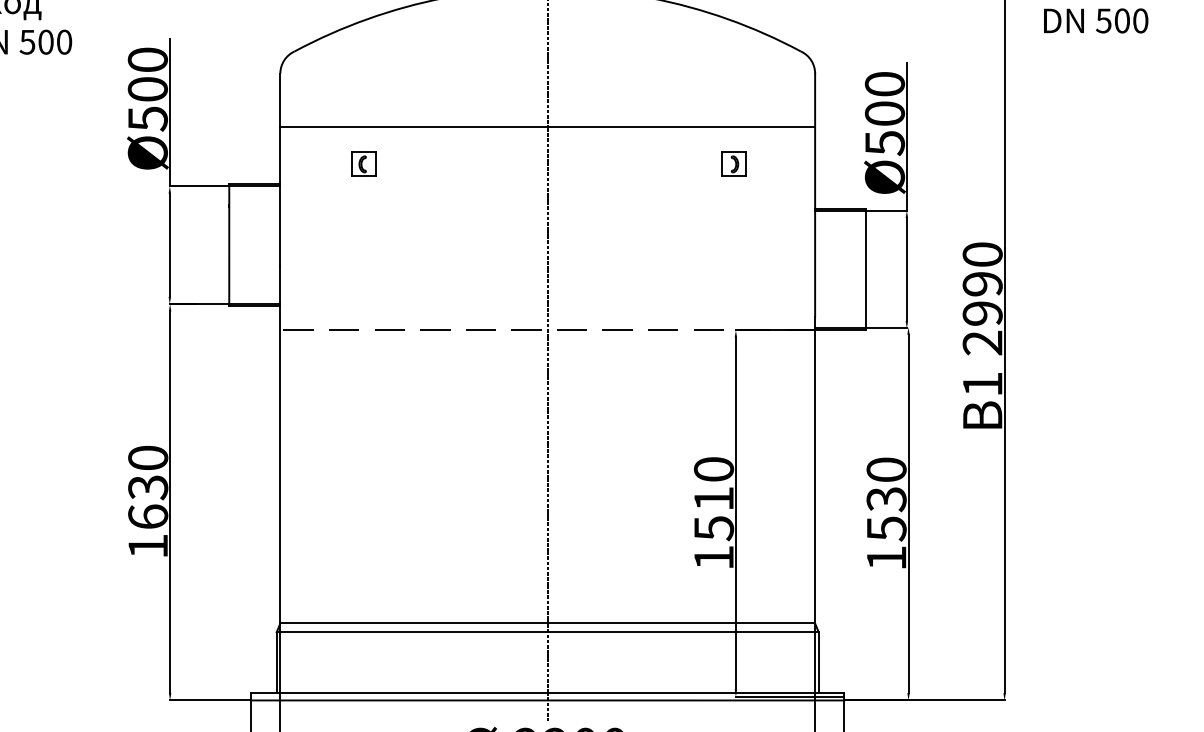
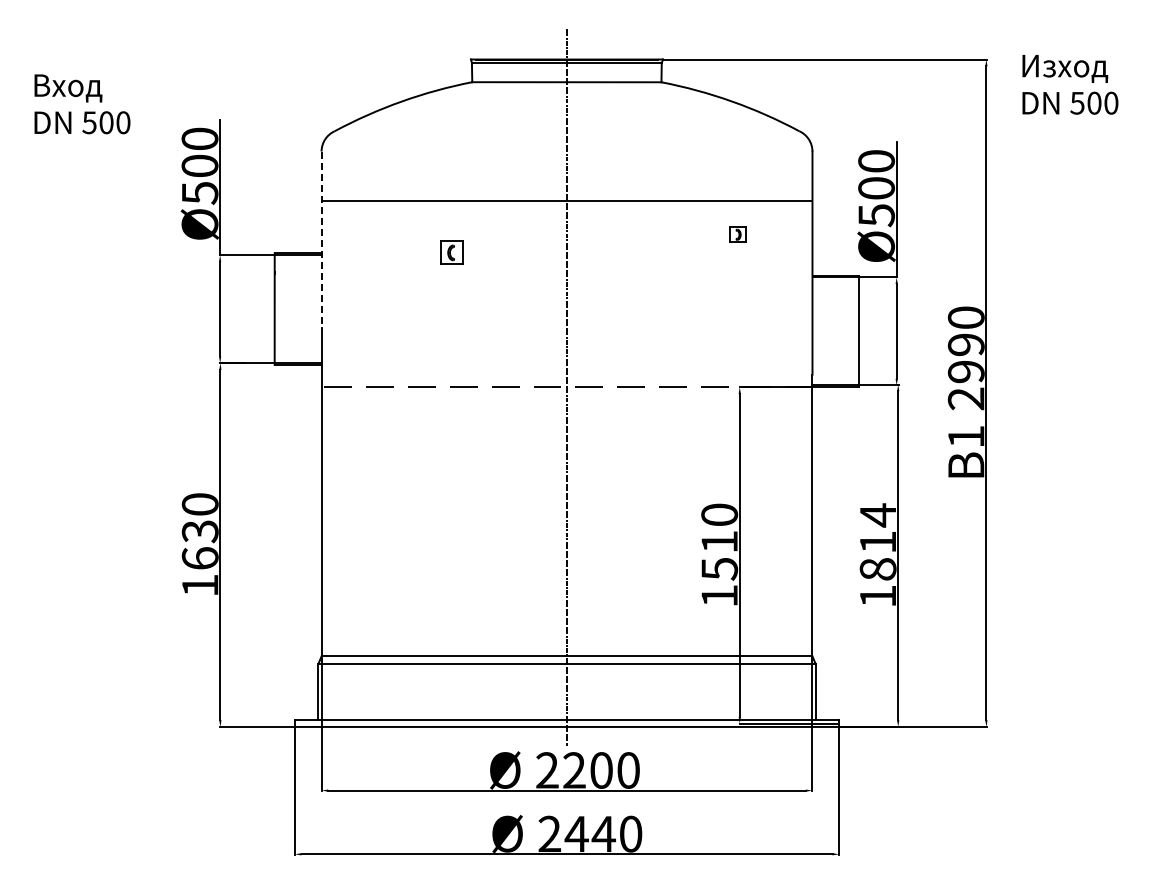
part: (363, 163) -> (451, 252), moved
part: (733, 163) -> (737, 234), size x0.7
line: (280, 170) -> (321, 240), solid -> dashed
text: (885, 499) -> (877, 542), 1530 -> 1814

